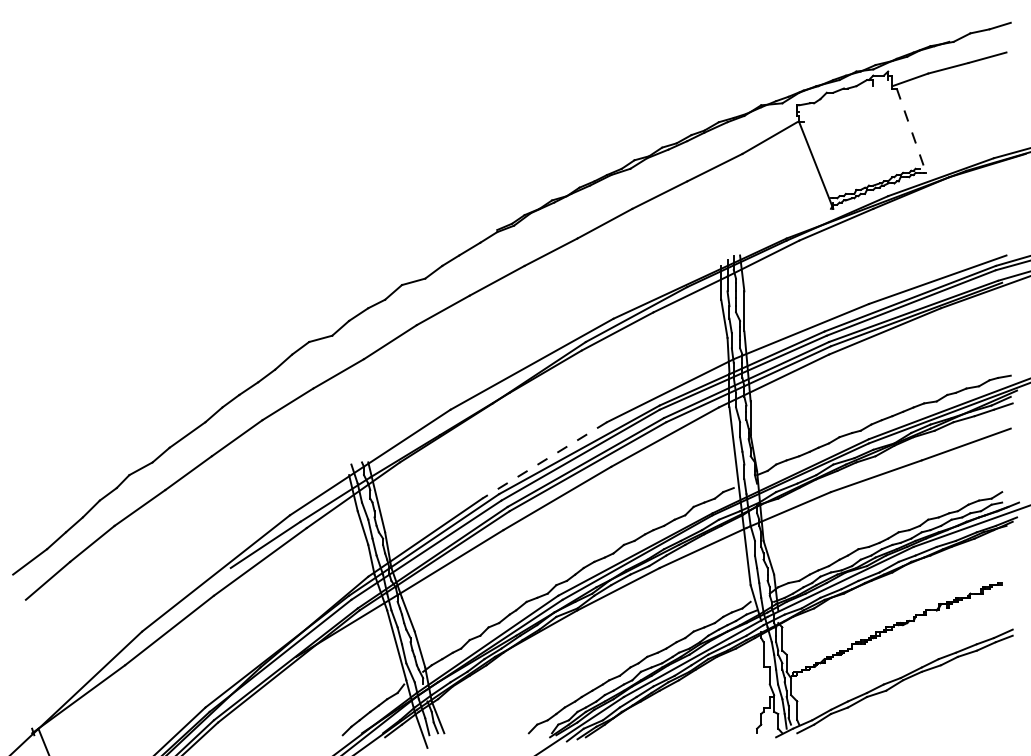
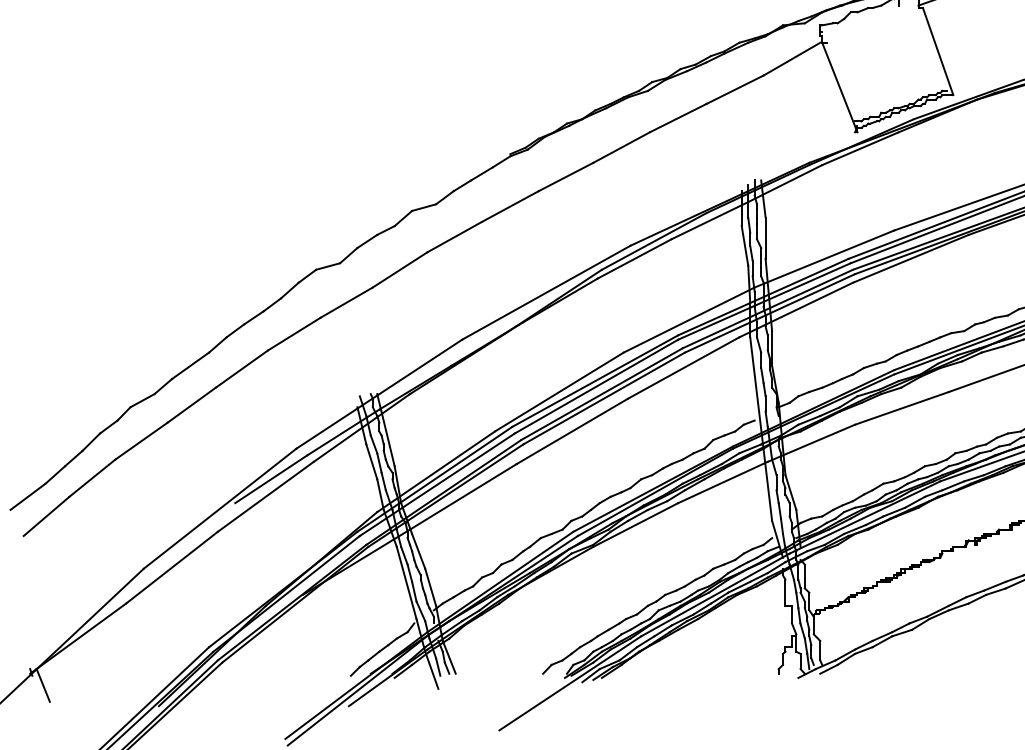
line: (911, 130) -> (938, 51), dashed -> solid
line: (544, 460) -> (559, 392), dashed -> solid

